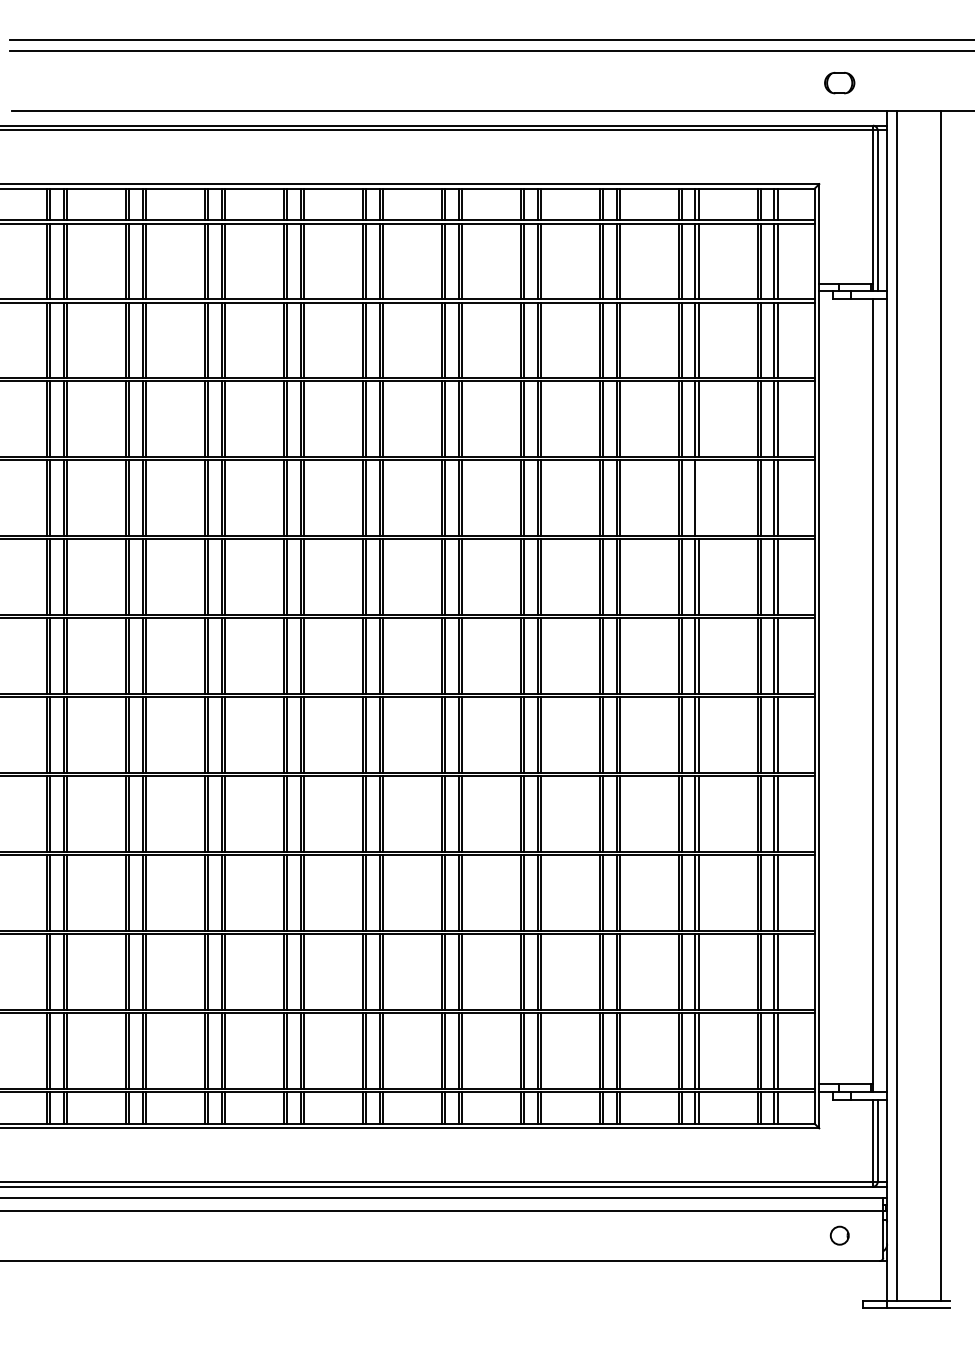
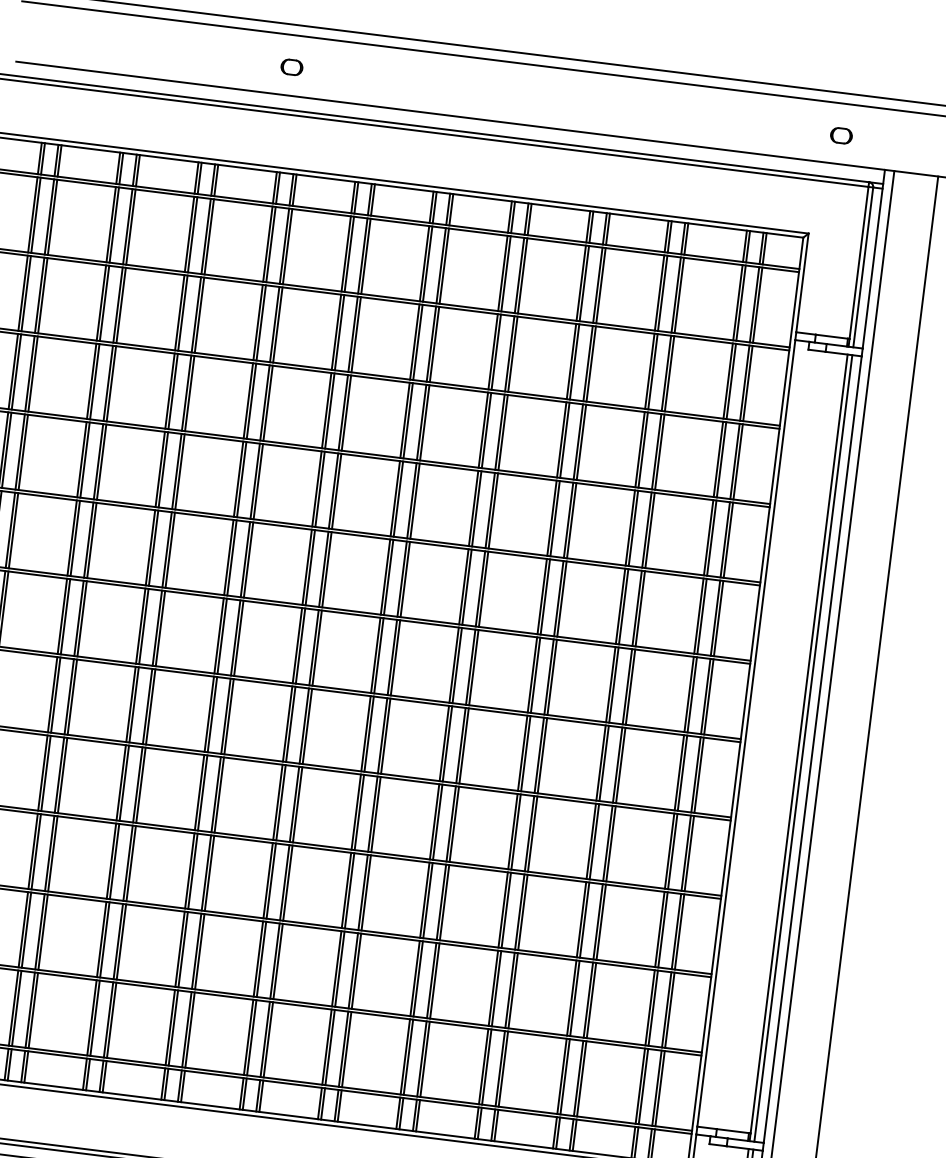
part: (285, 82) -> (291, 66), added
part: (839, 82) -> (841, 135), size x0.71
line: (698, 498) -> (649, 530), added
line: (877, 695) -> (803, 748), added

